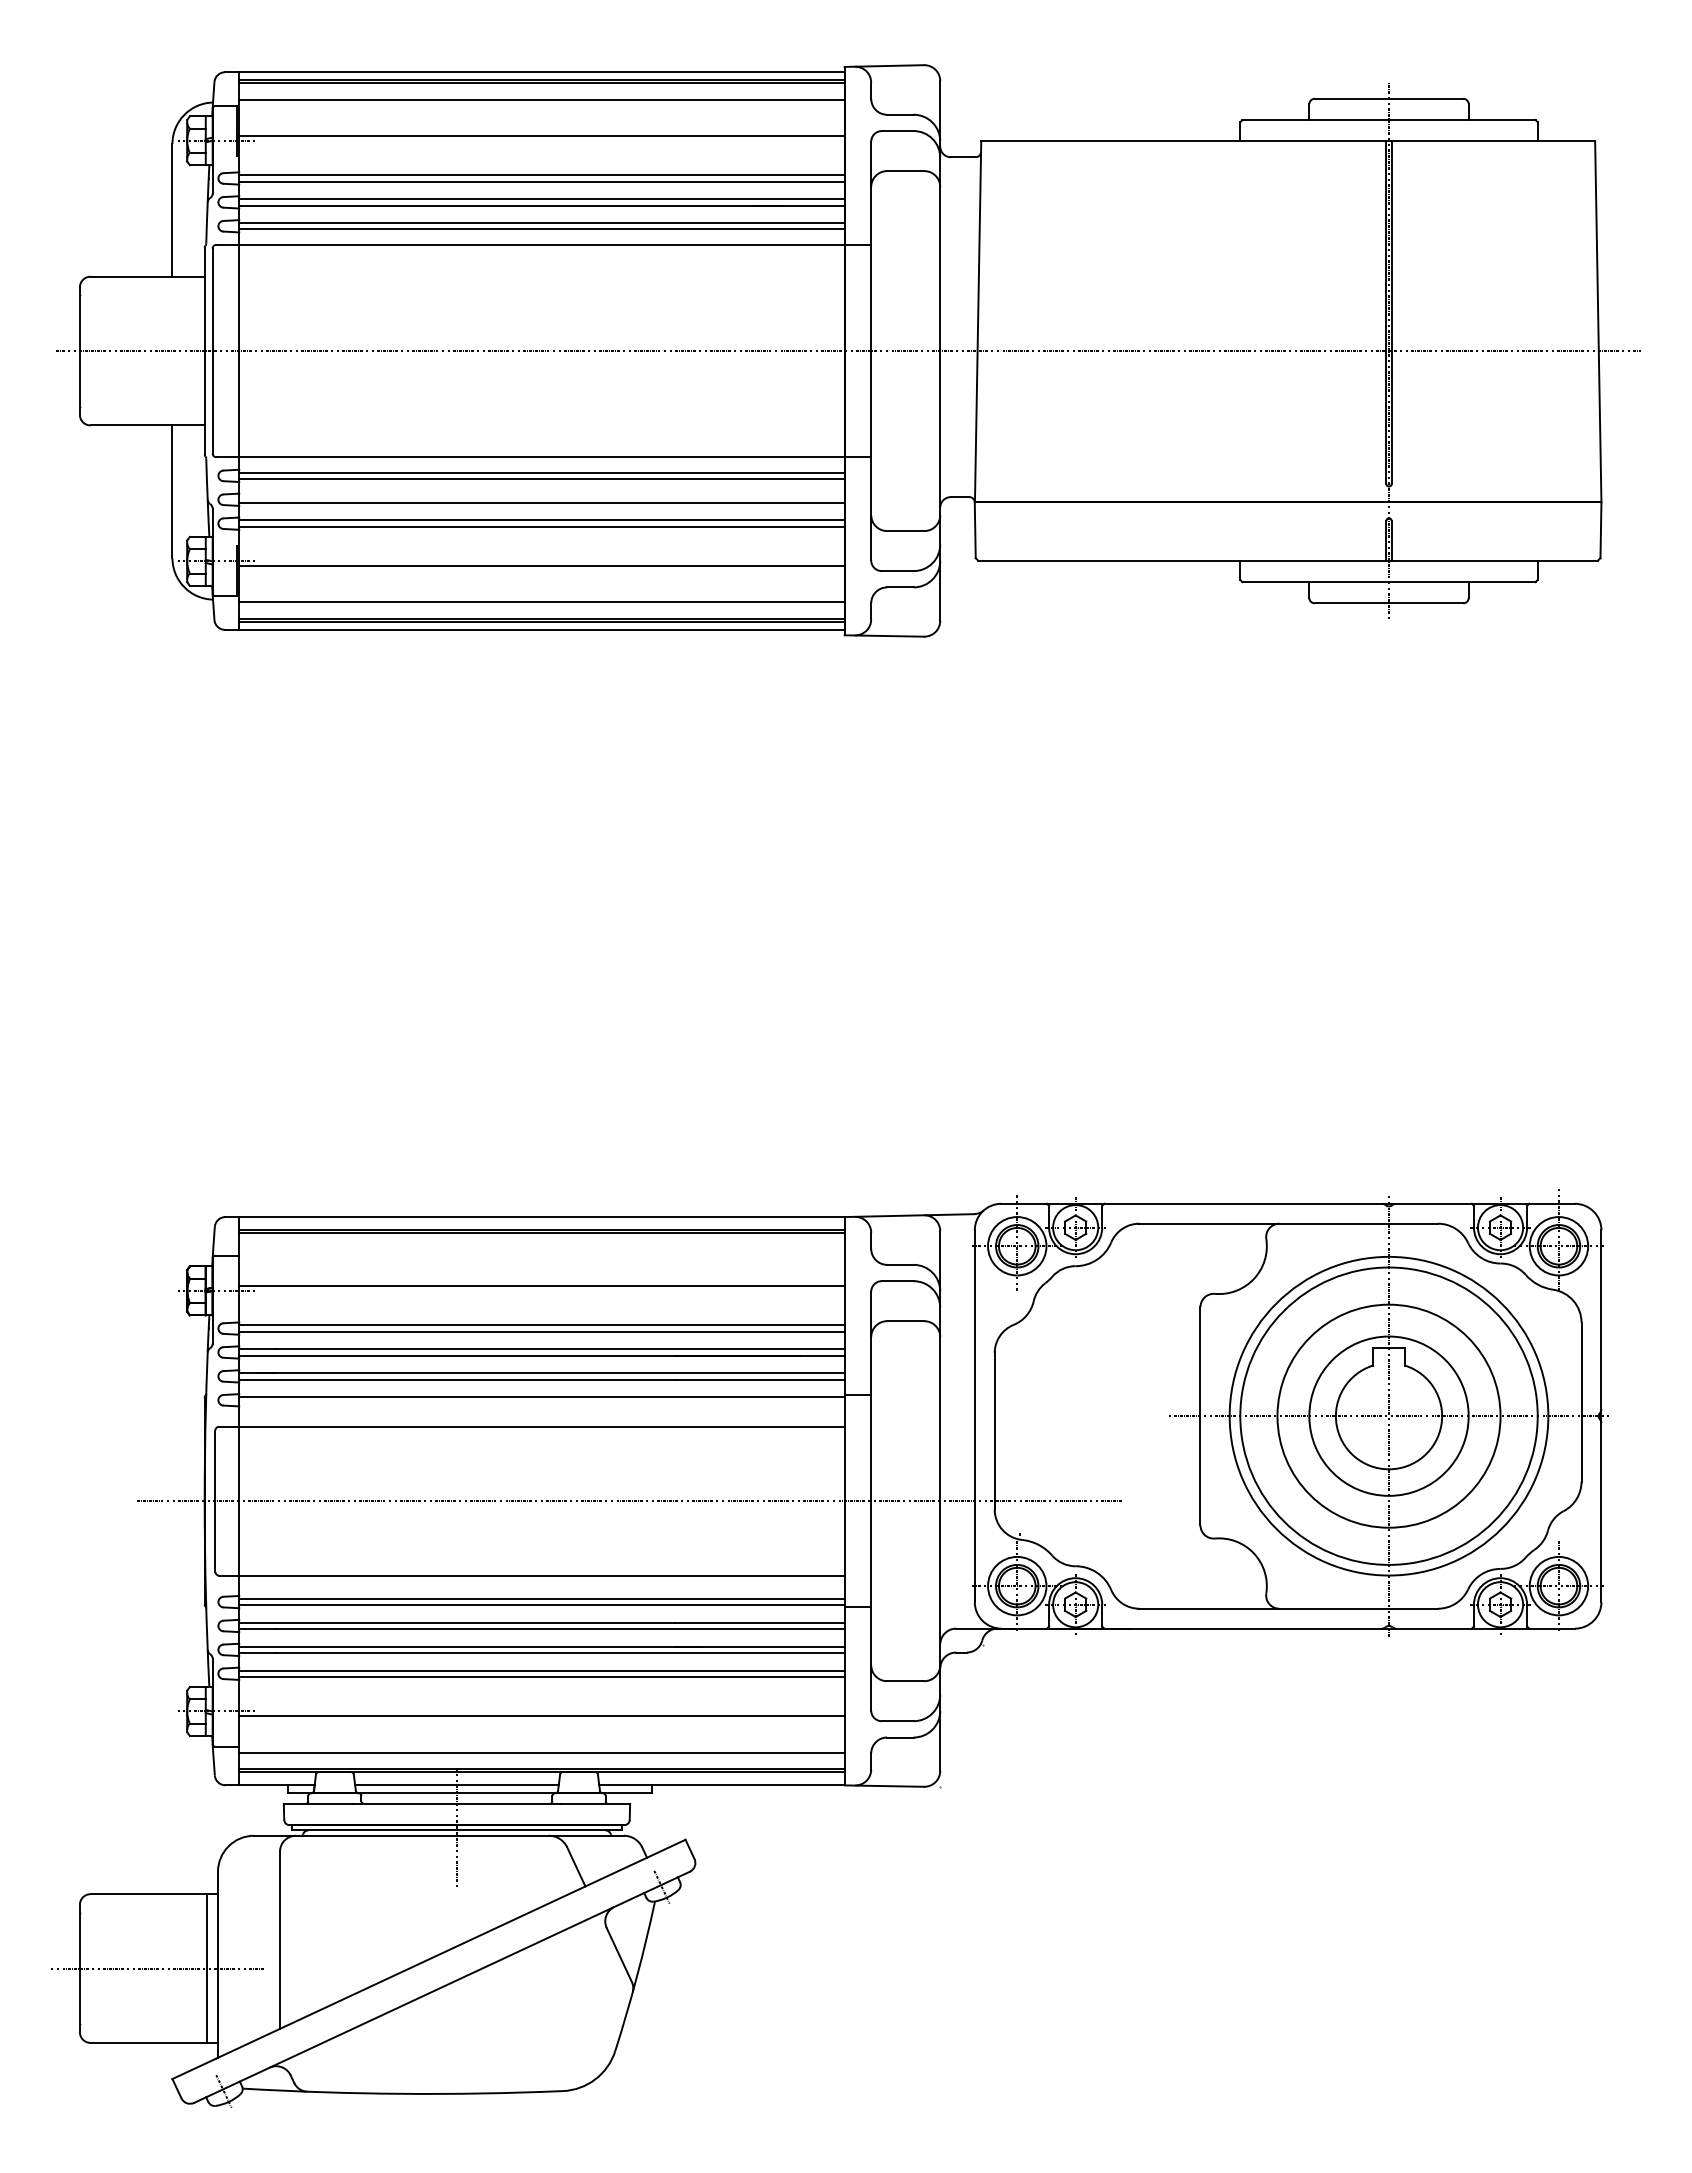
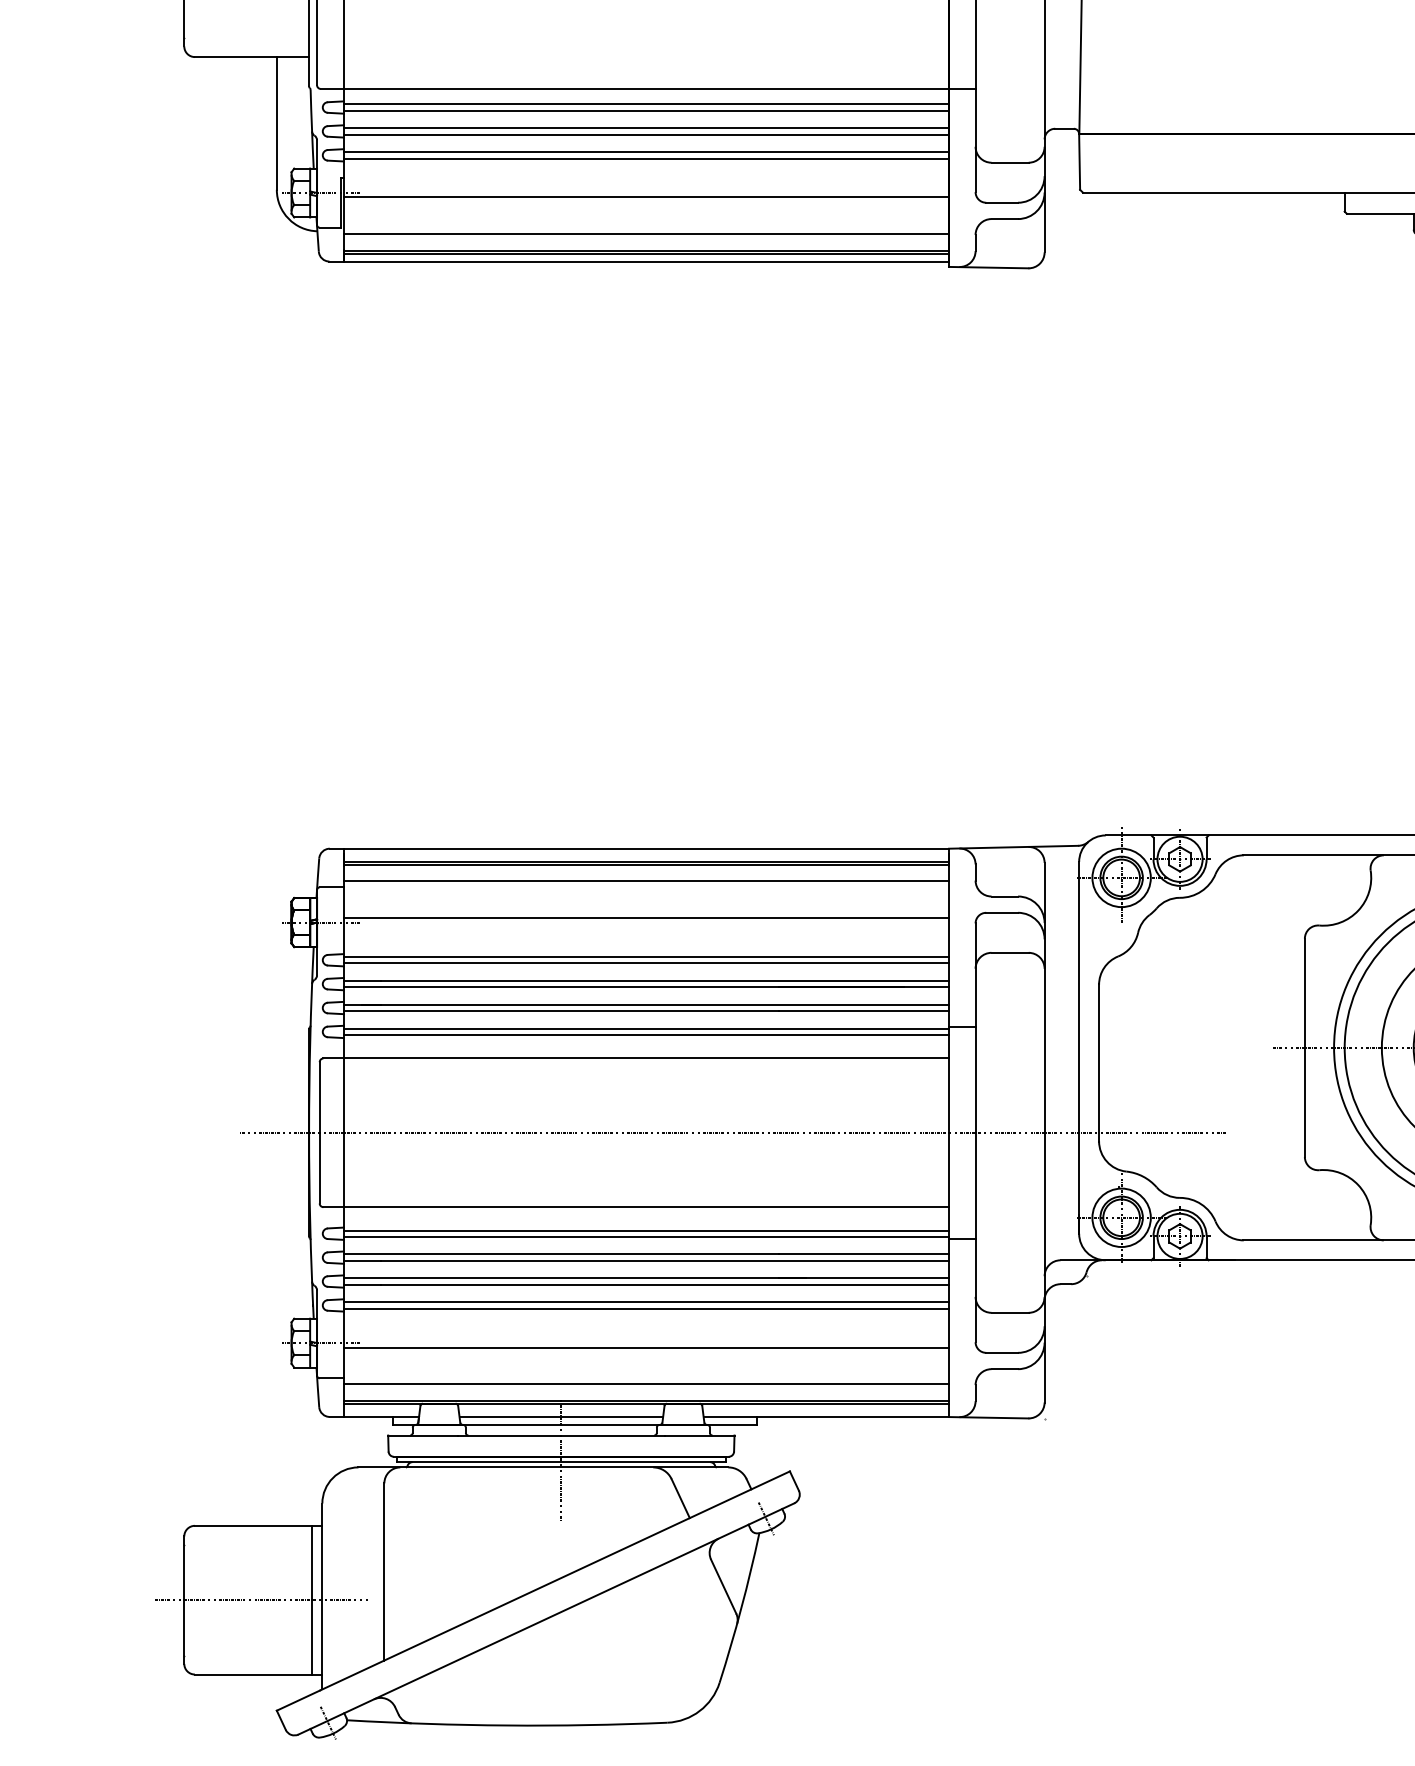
line: (541, 496) -> (645, 128), added
line: (541, 1249) -> (645, 881), added
line: (541, 1403) -> (645, 1035), added

